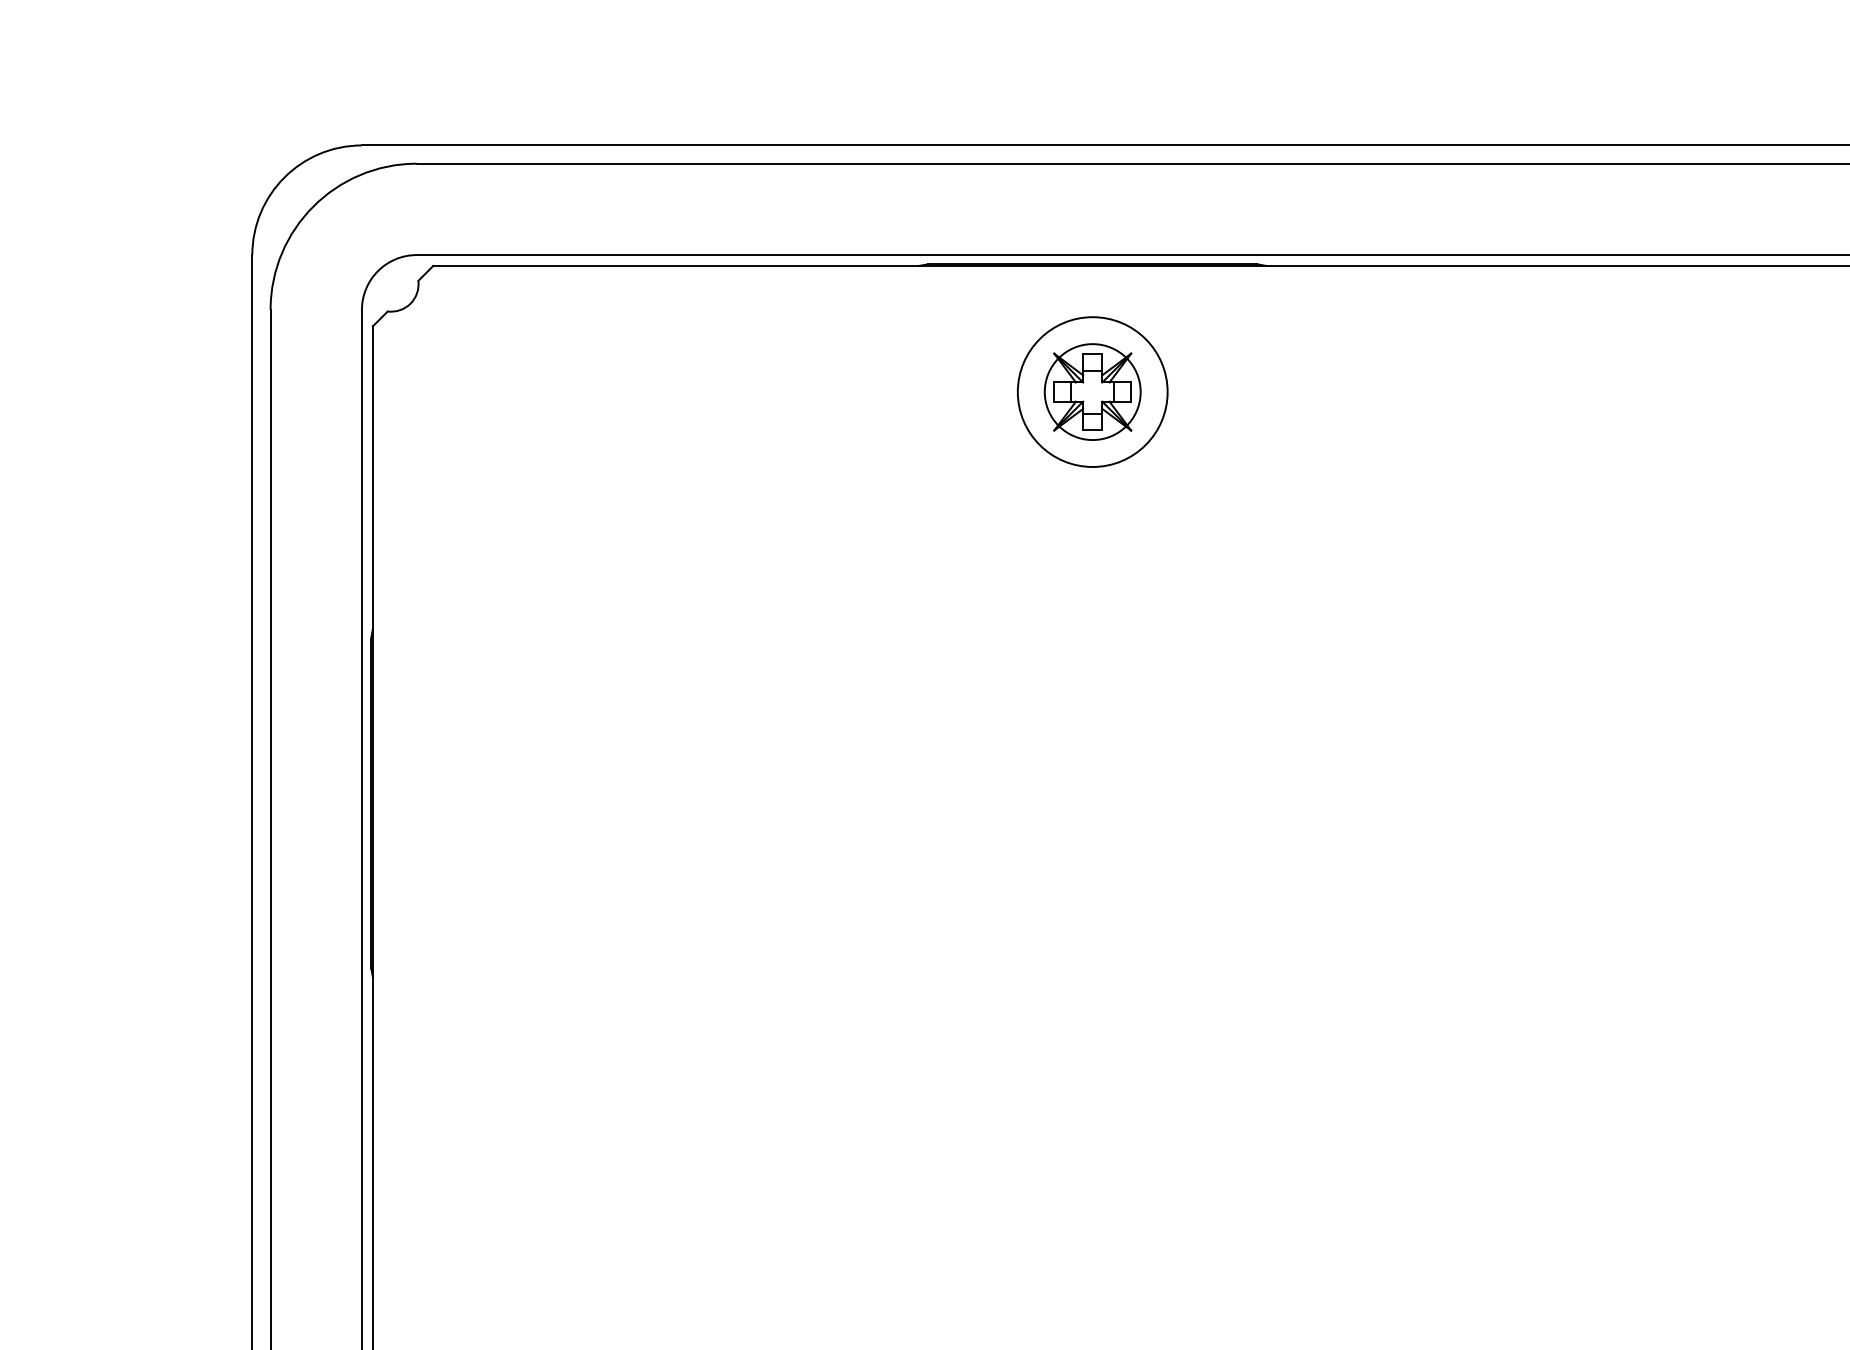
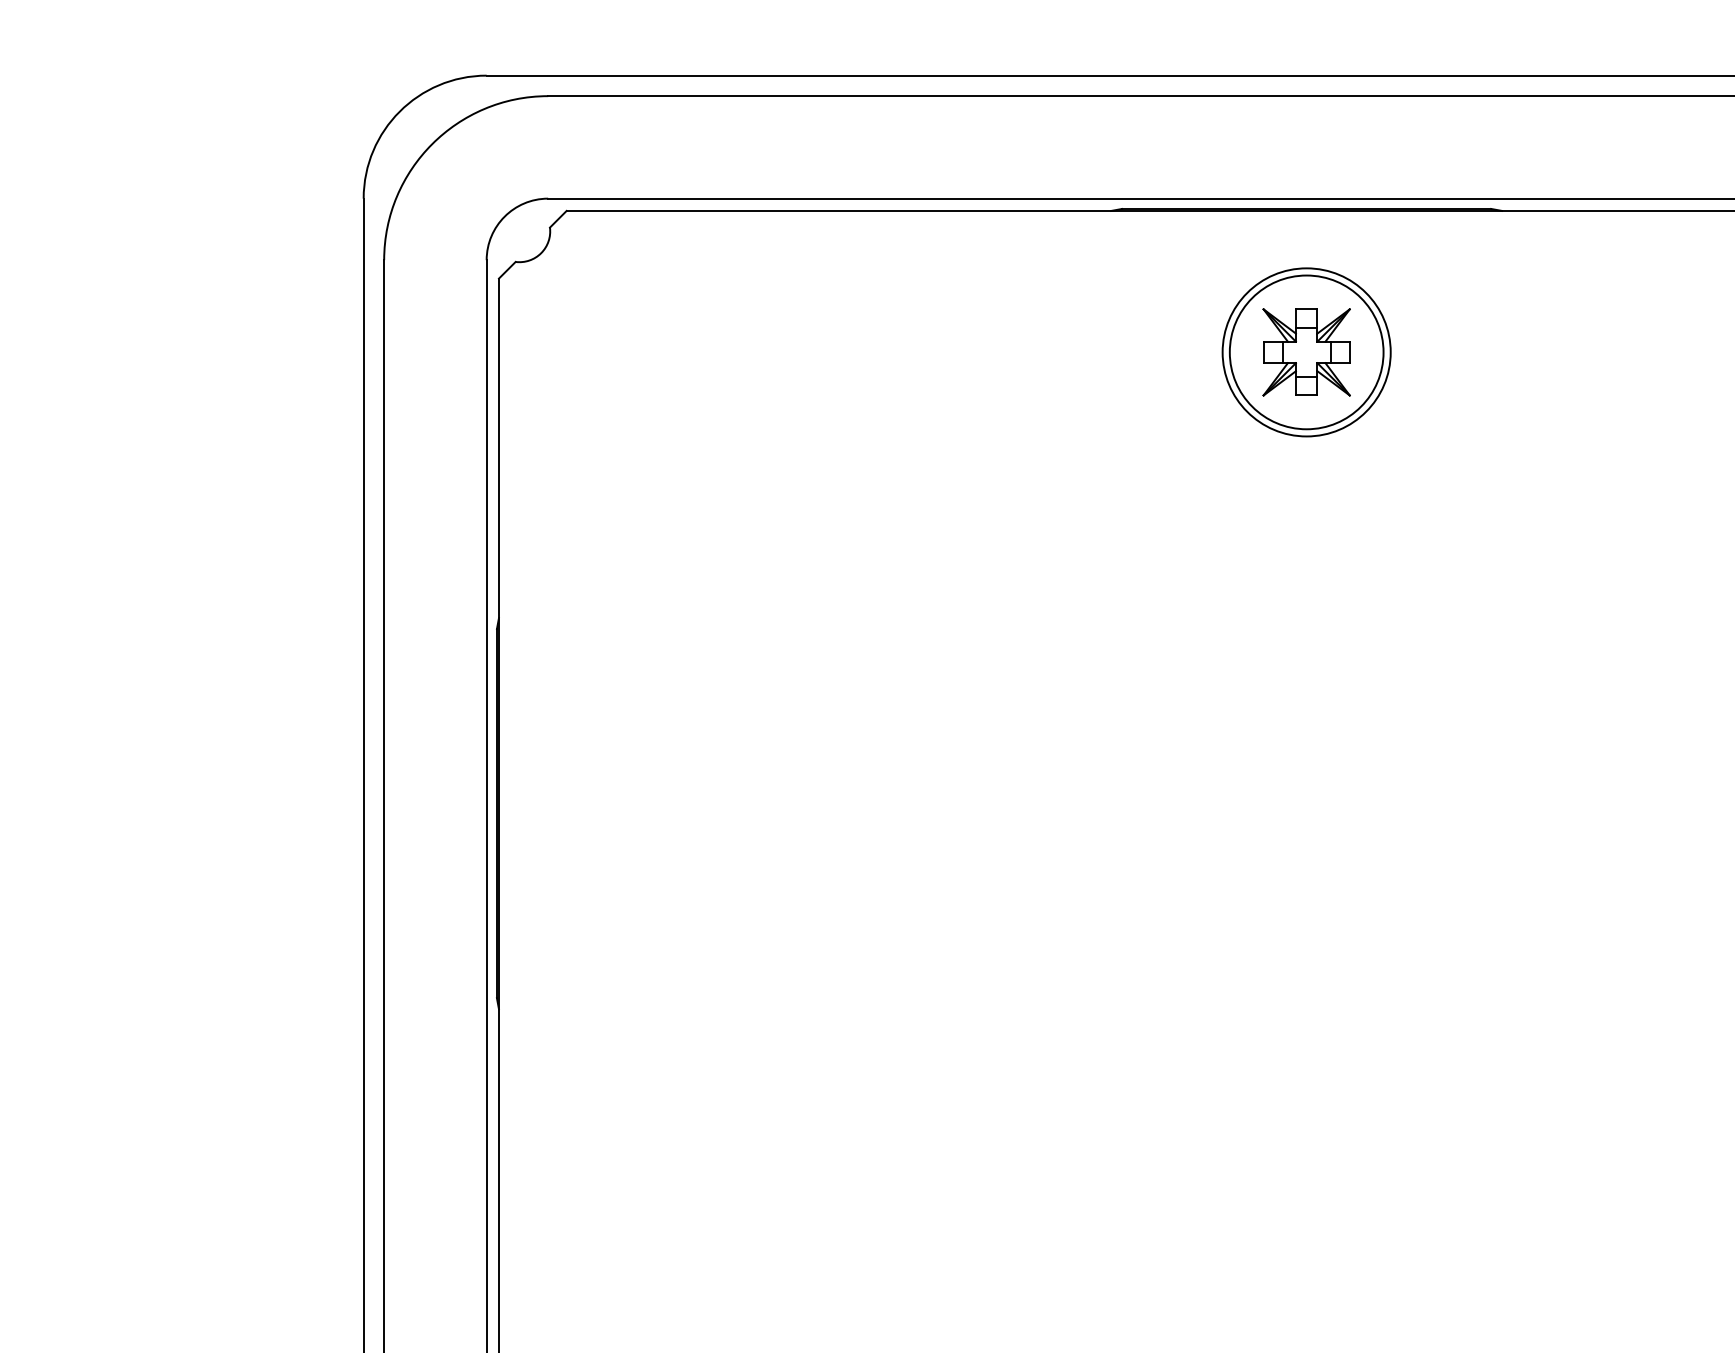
circle: (1092, 391) -> (1306, 351), size x1.43

